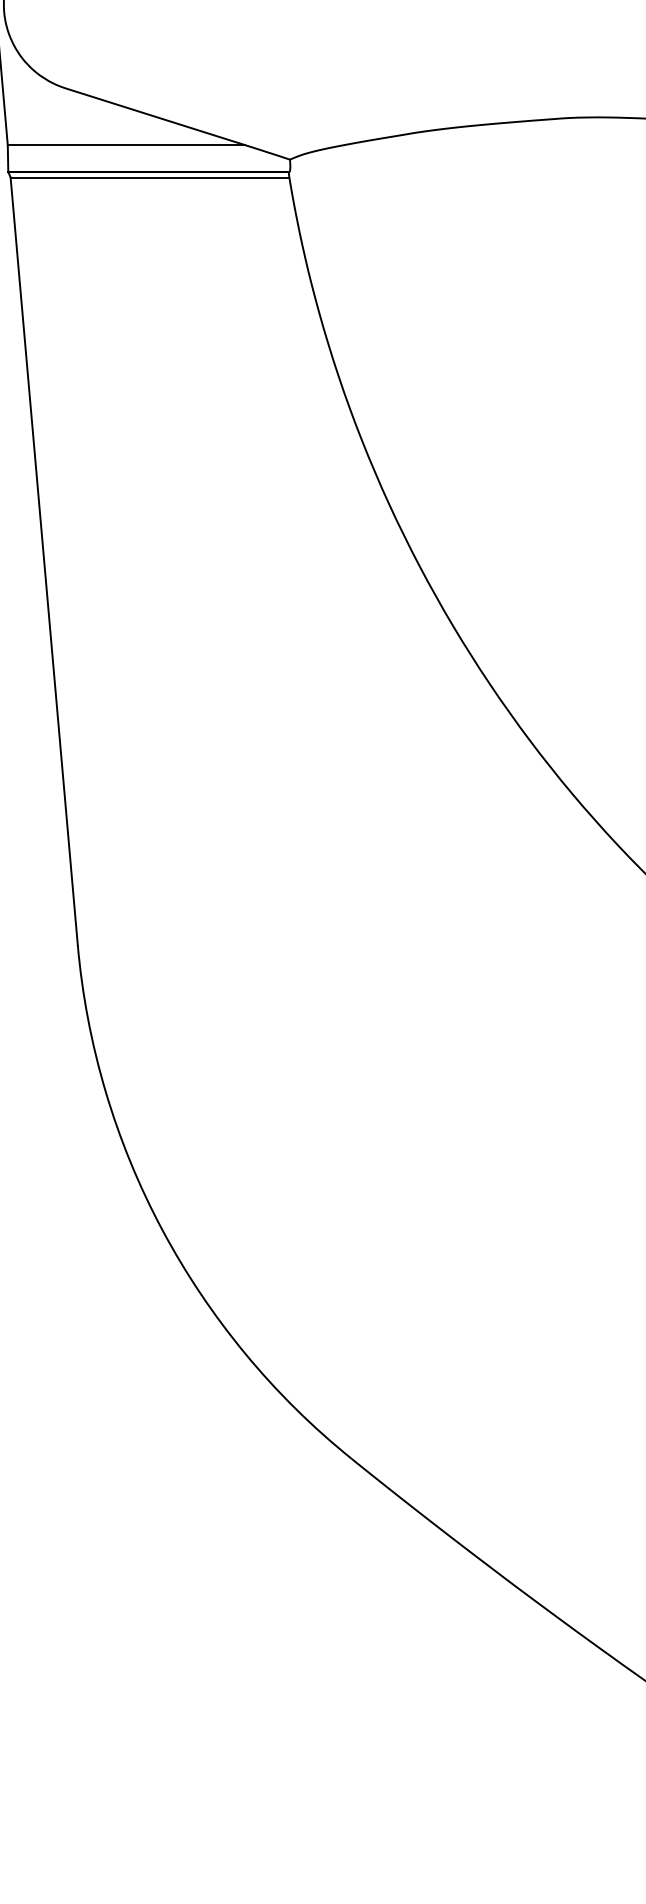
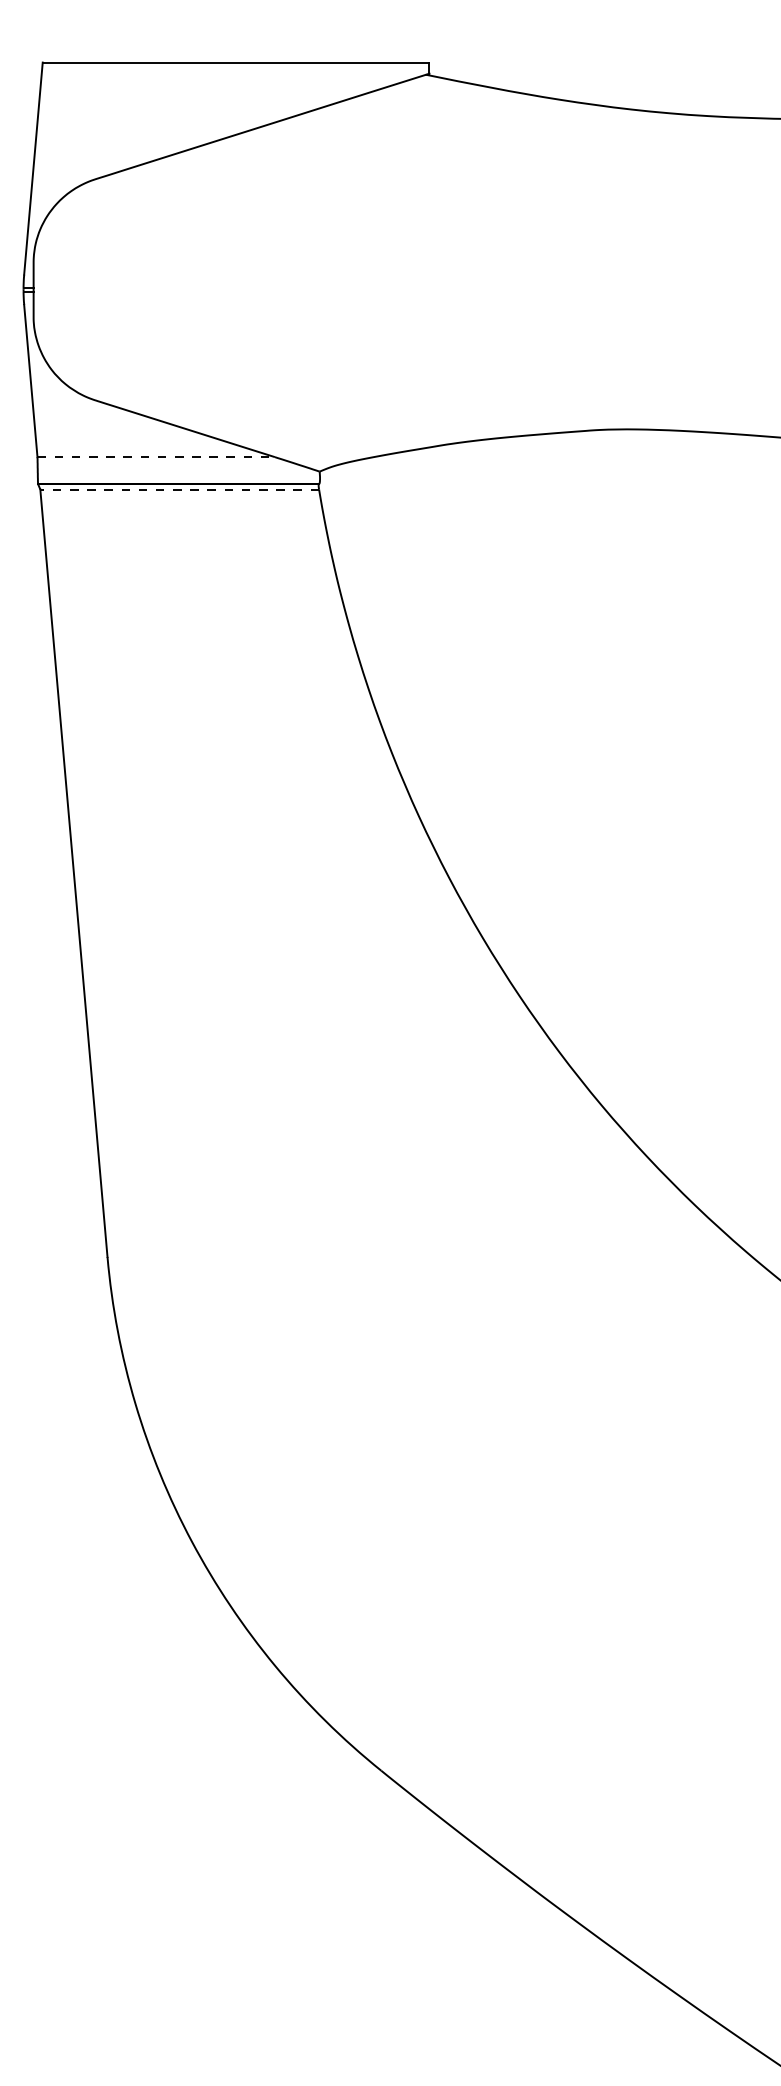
line: (126, 145) -> (156, 457), solid -> dashed
line: (149, 177) -> (179, 489), solid -> dashed

